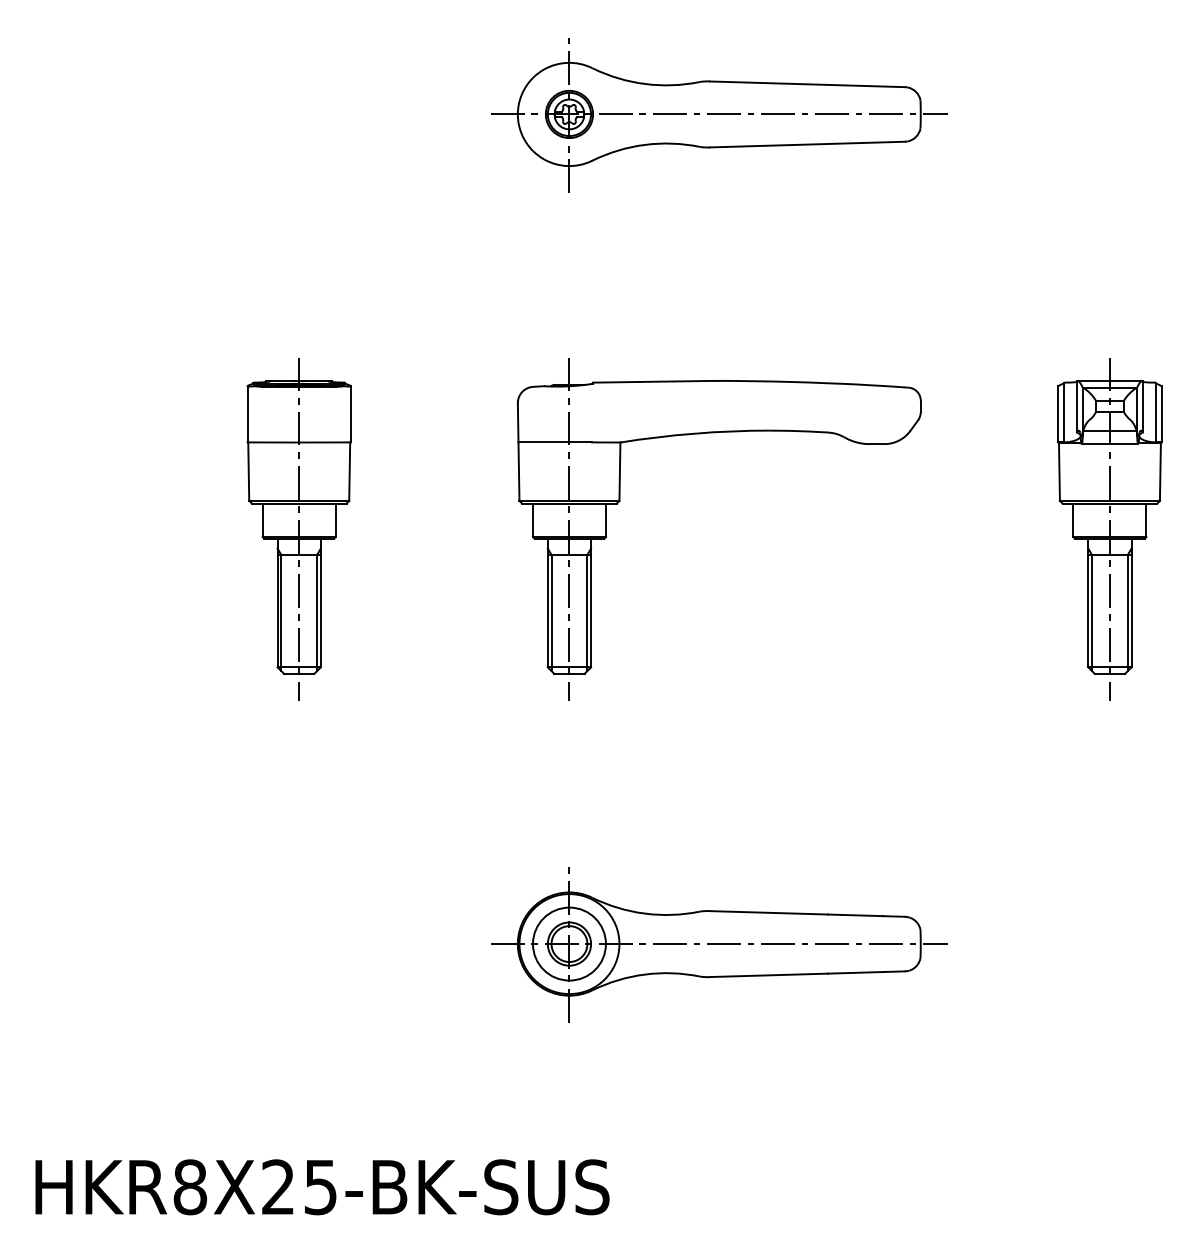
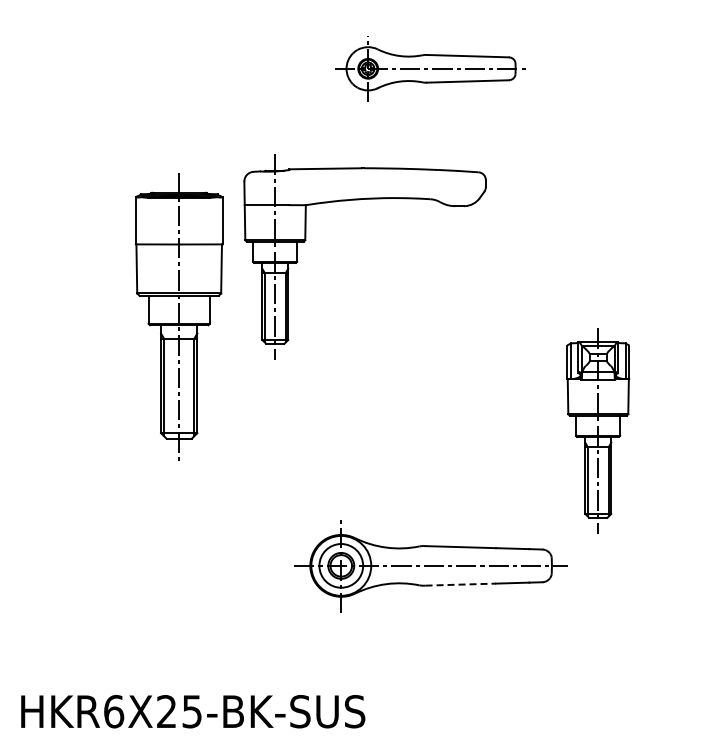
part: (718, 116) -> (430, 69), size x0.7
part: (709, 434) -> (359, 200), moved
part: (299, 528) -> (179, 316), size x1.4
part: (1110, 528) -> (598, 430), moved
line: (769, 975) -> (461, 584), solid -> dashed
text: (191, 1186) -> (114, 711), HKR8X25-BK-SUS -> HKR6X25-BK-SUS

